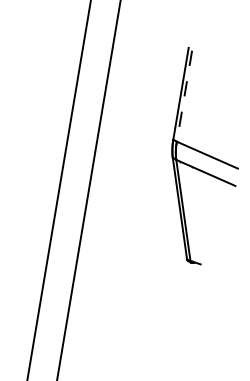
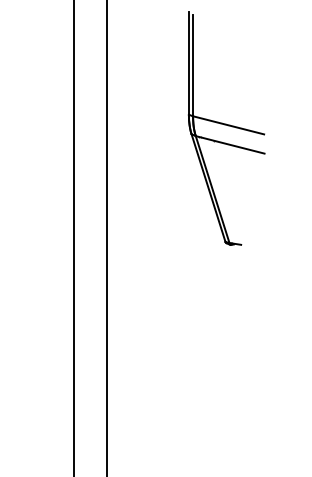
line: (184, 96) -> (193, 65), dashed -> solid

